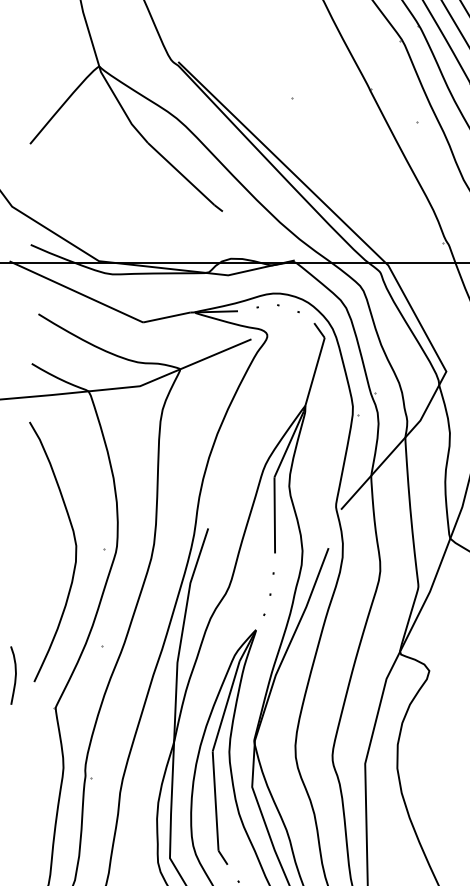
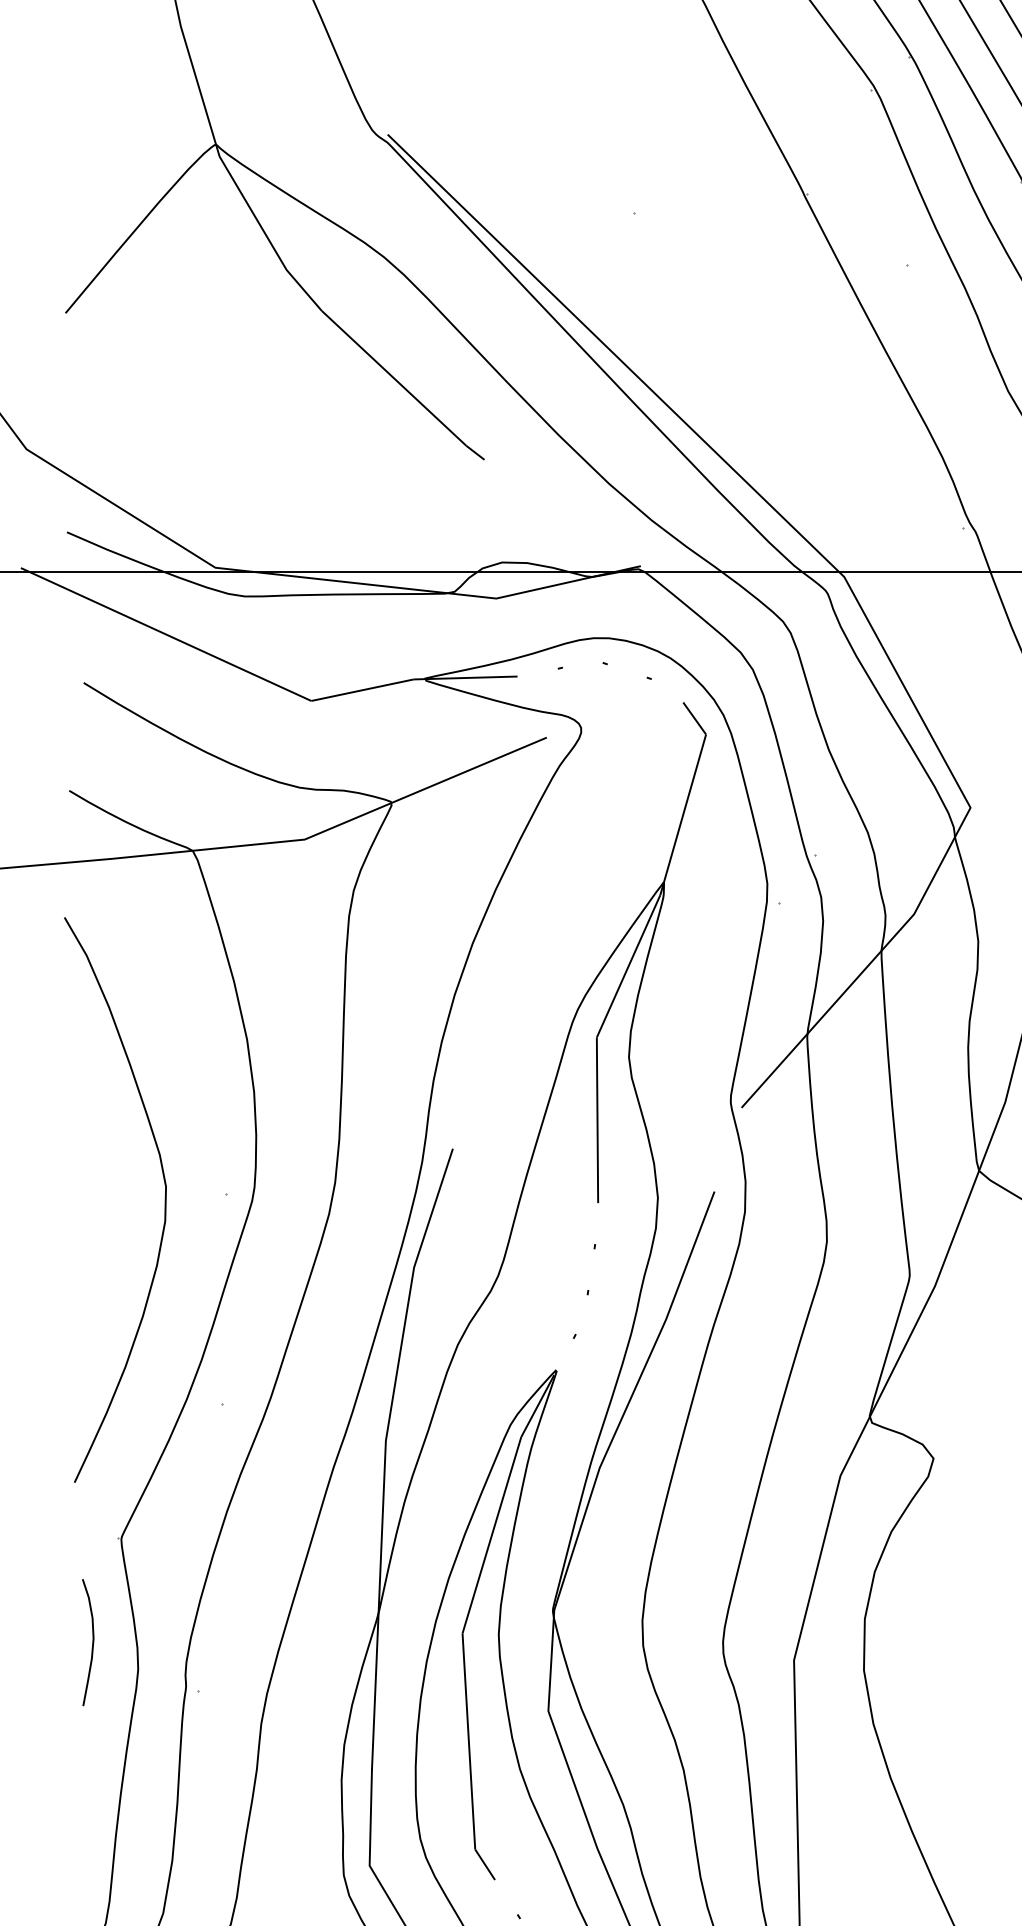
curve: (14, 676) -> (90, 1644), moved

